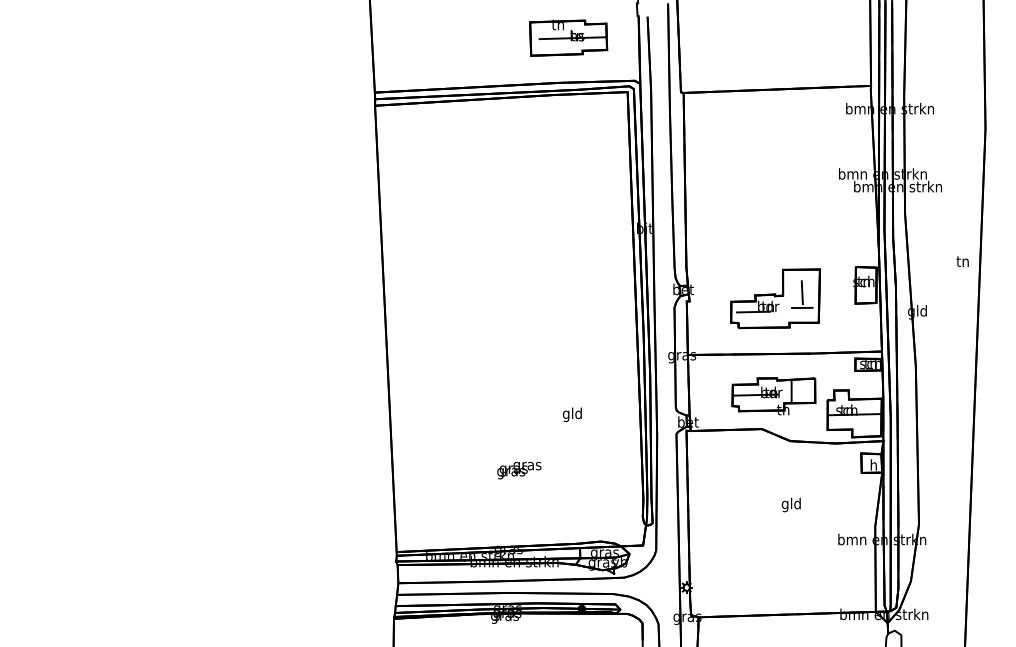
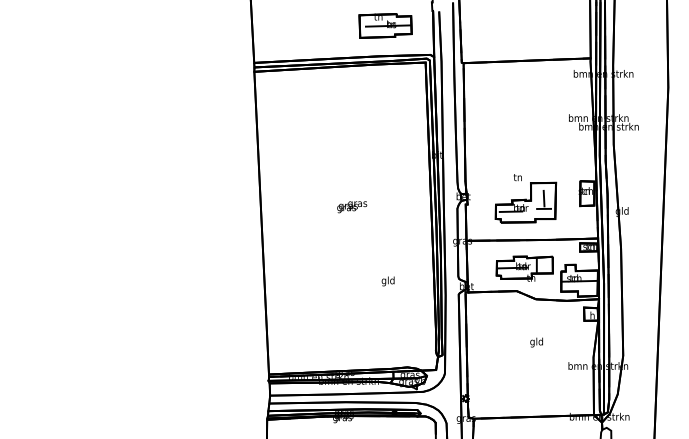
text: (962, 261) -> (517, 177), moved
text: (519, 470) -> (352, 207), moved

